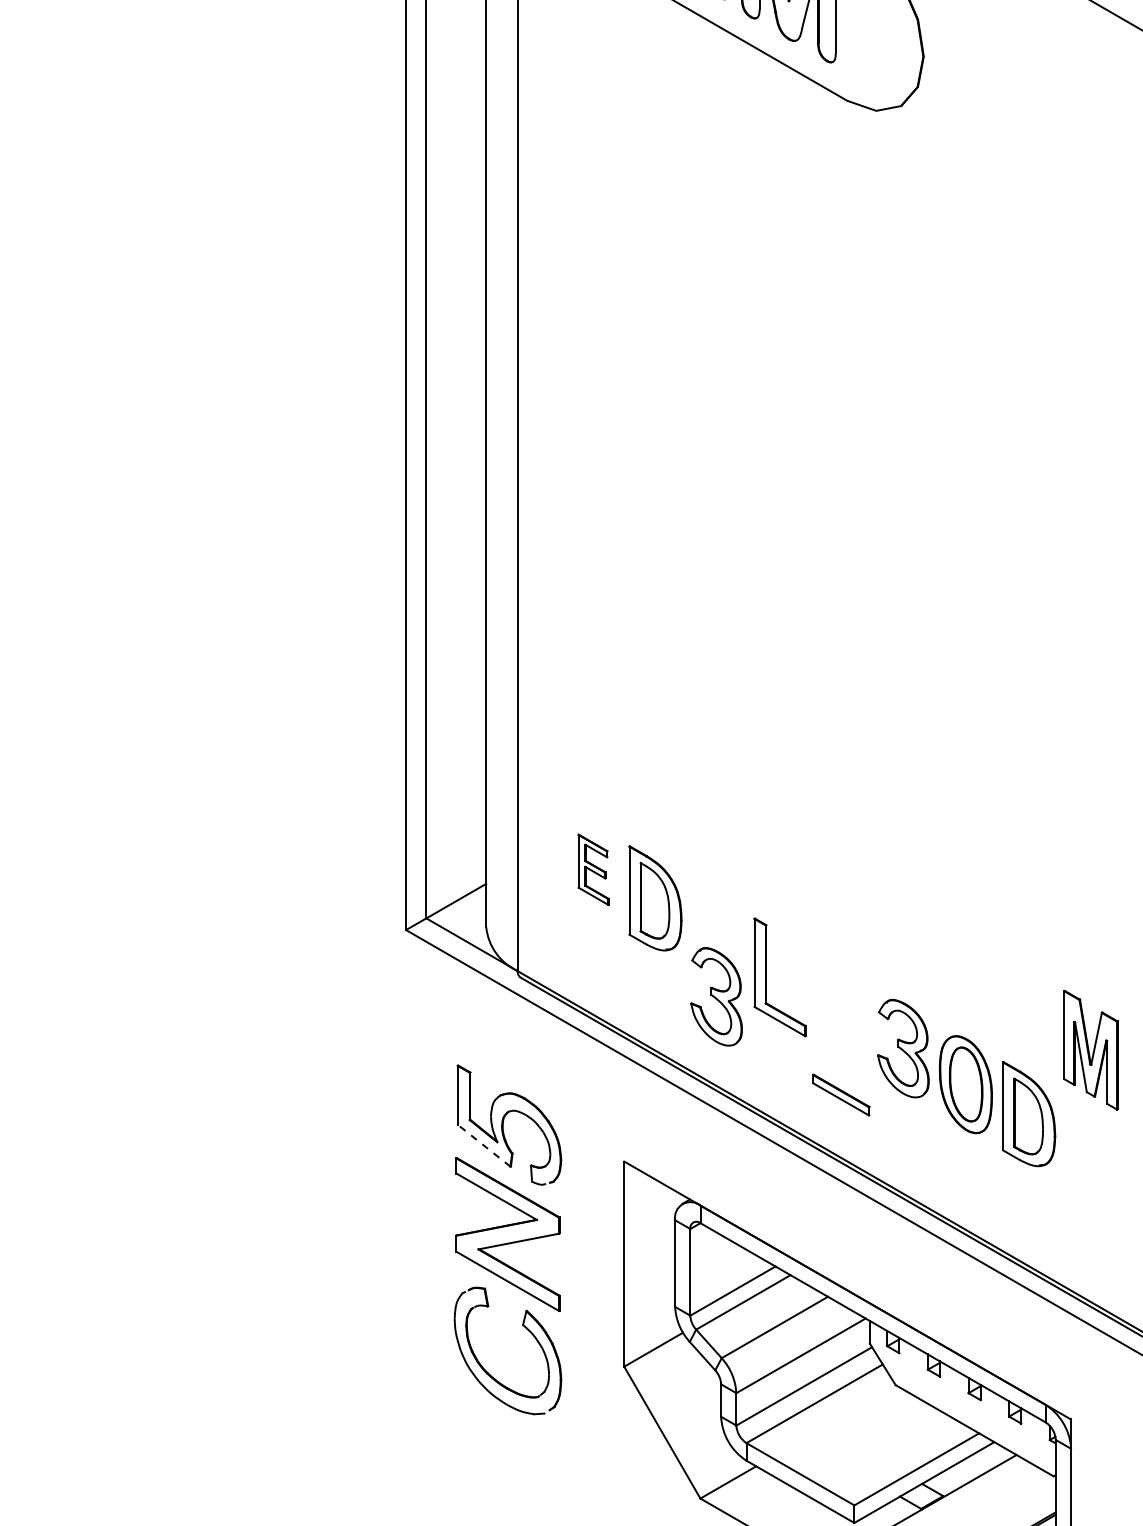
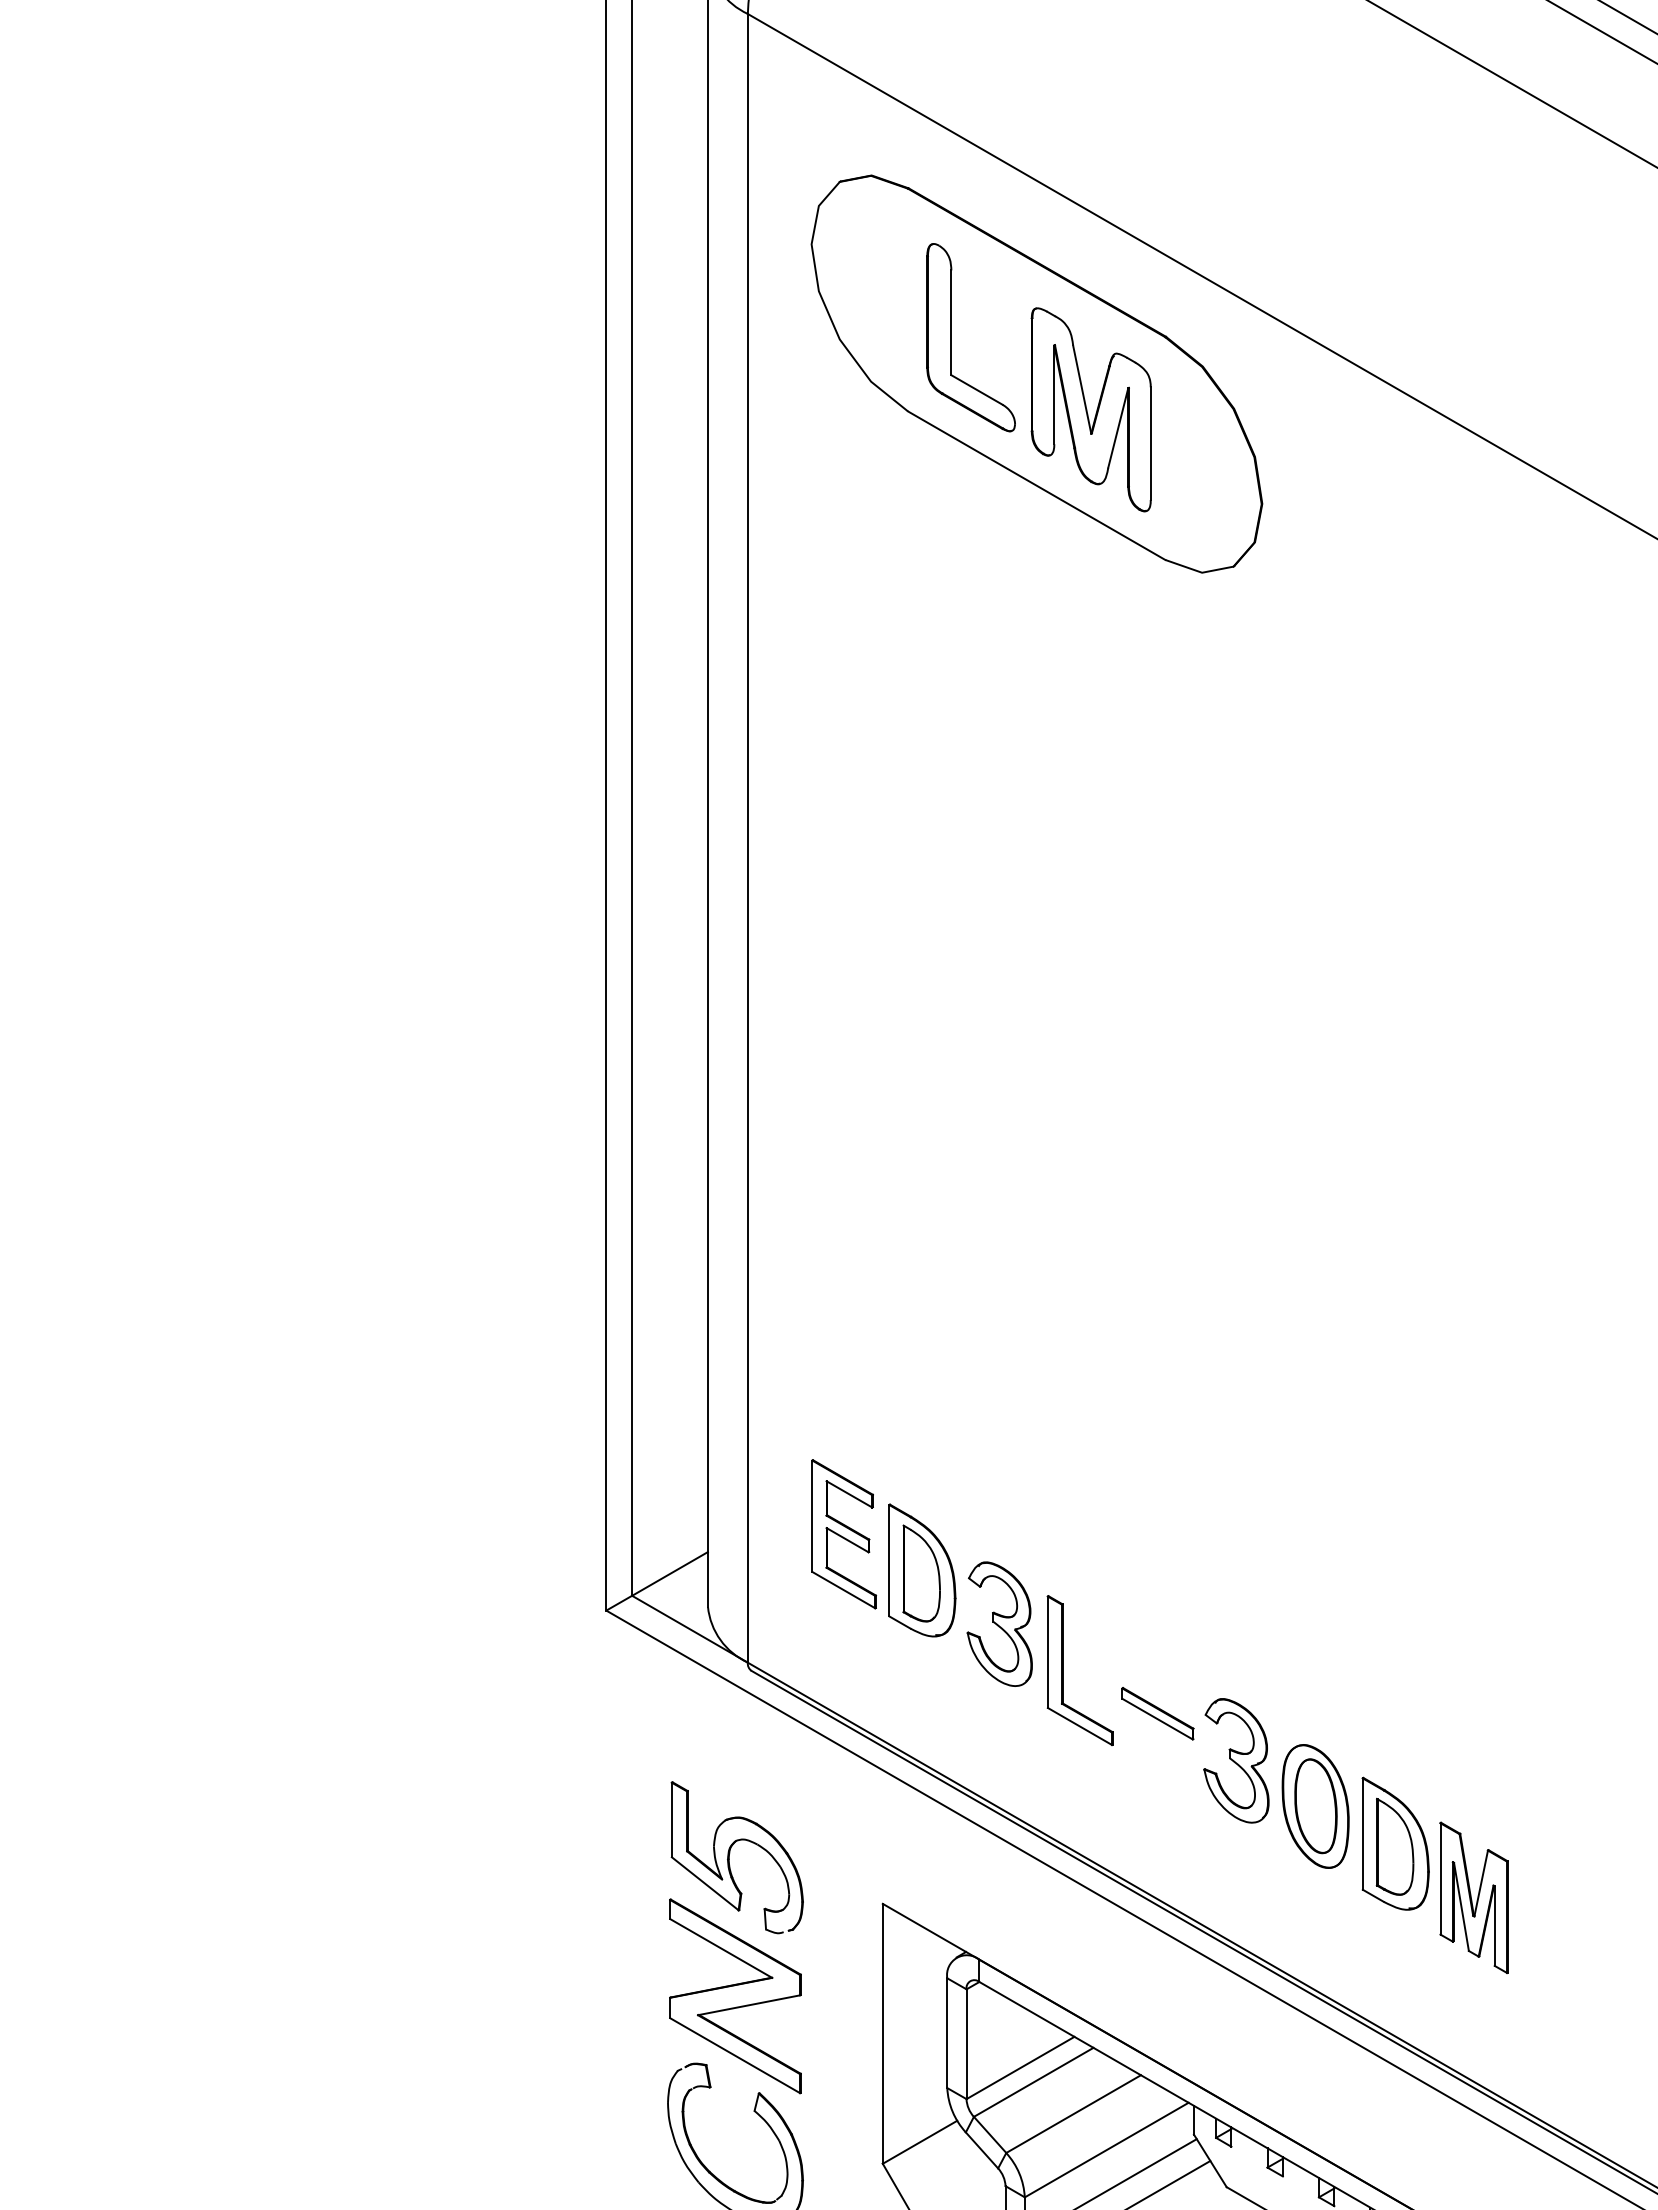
part: (593, 869) -> (843, 1534), size x1.67
part: (716, 996) -> (999, 1623), moved
part: (1090, 1049) -> (1473, 1897), moved
part: (841, 1094) -> (1157, 1713), moved
line: (484, 1145) -> (705, 1883), dashed -> solid

